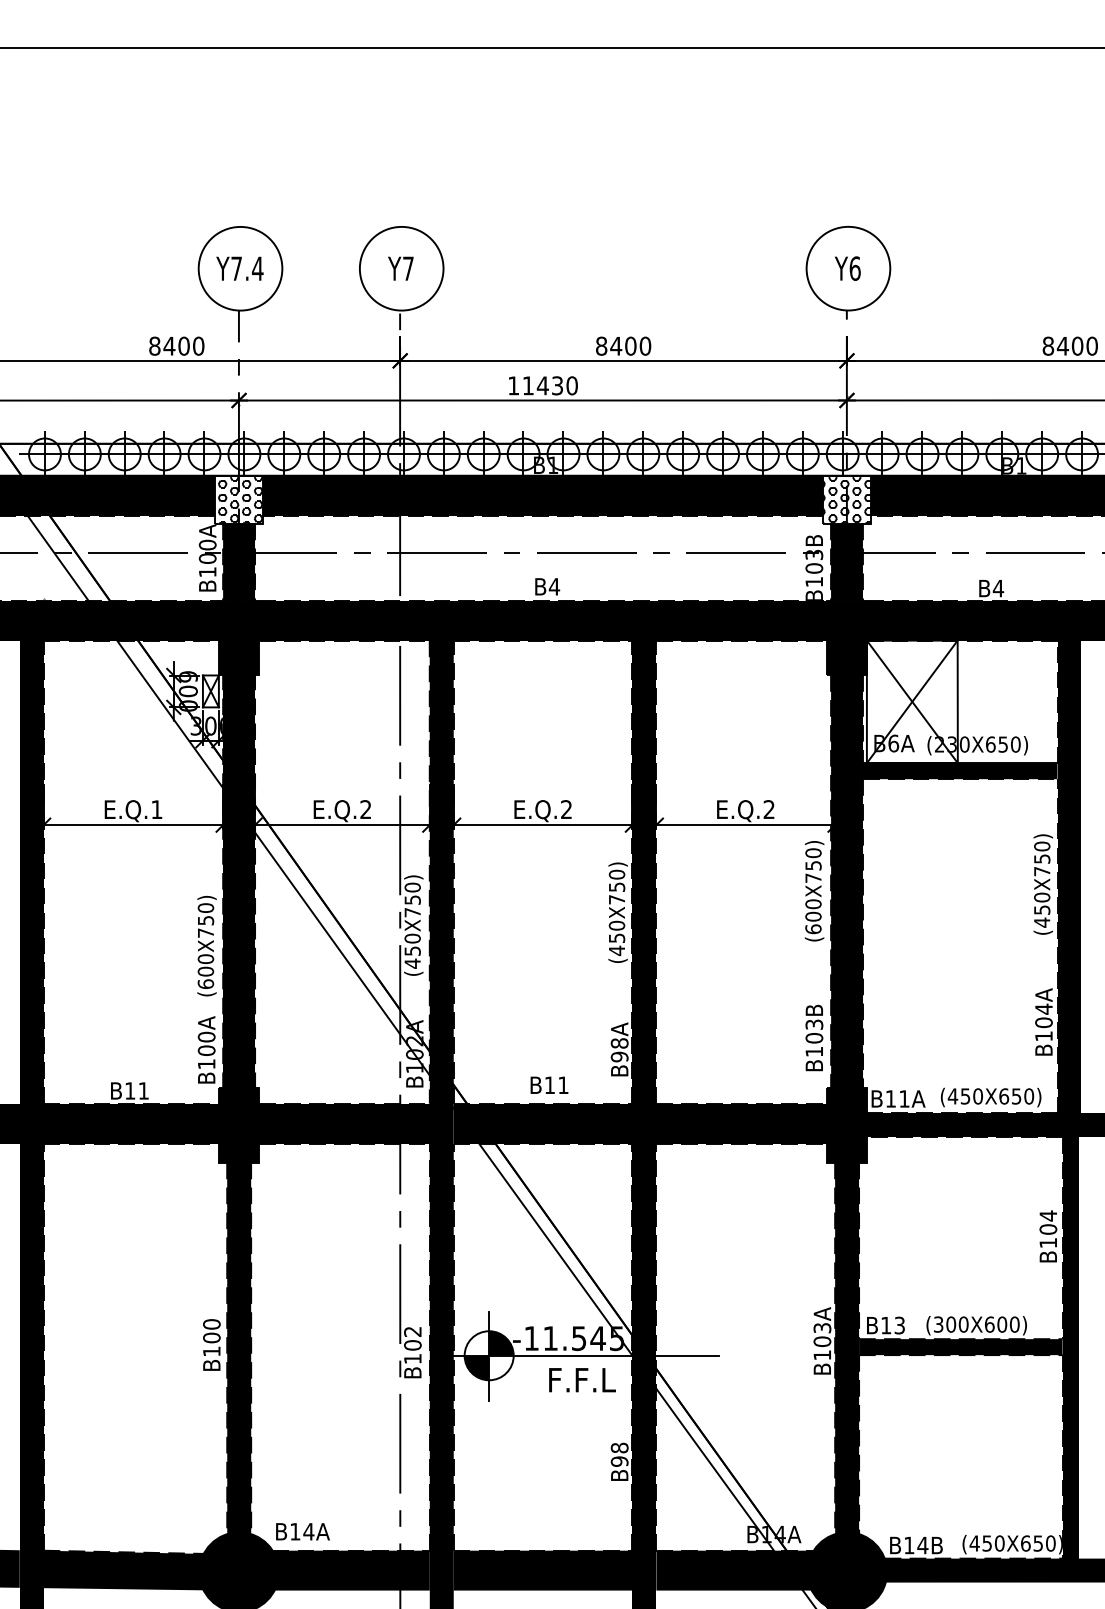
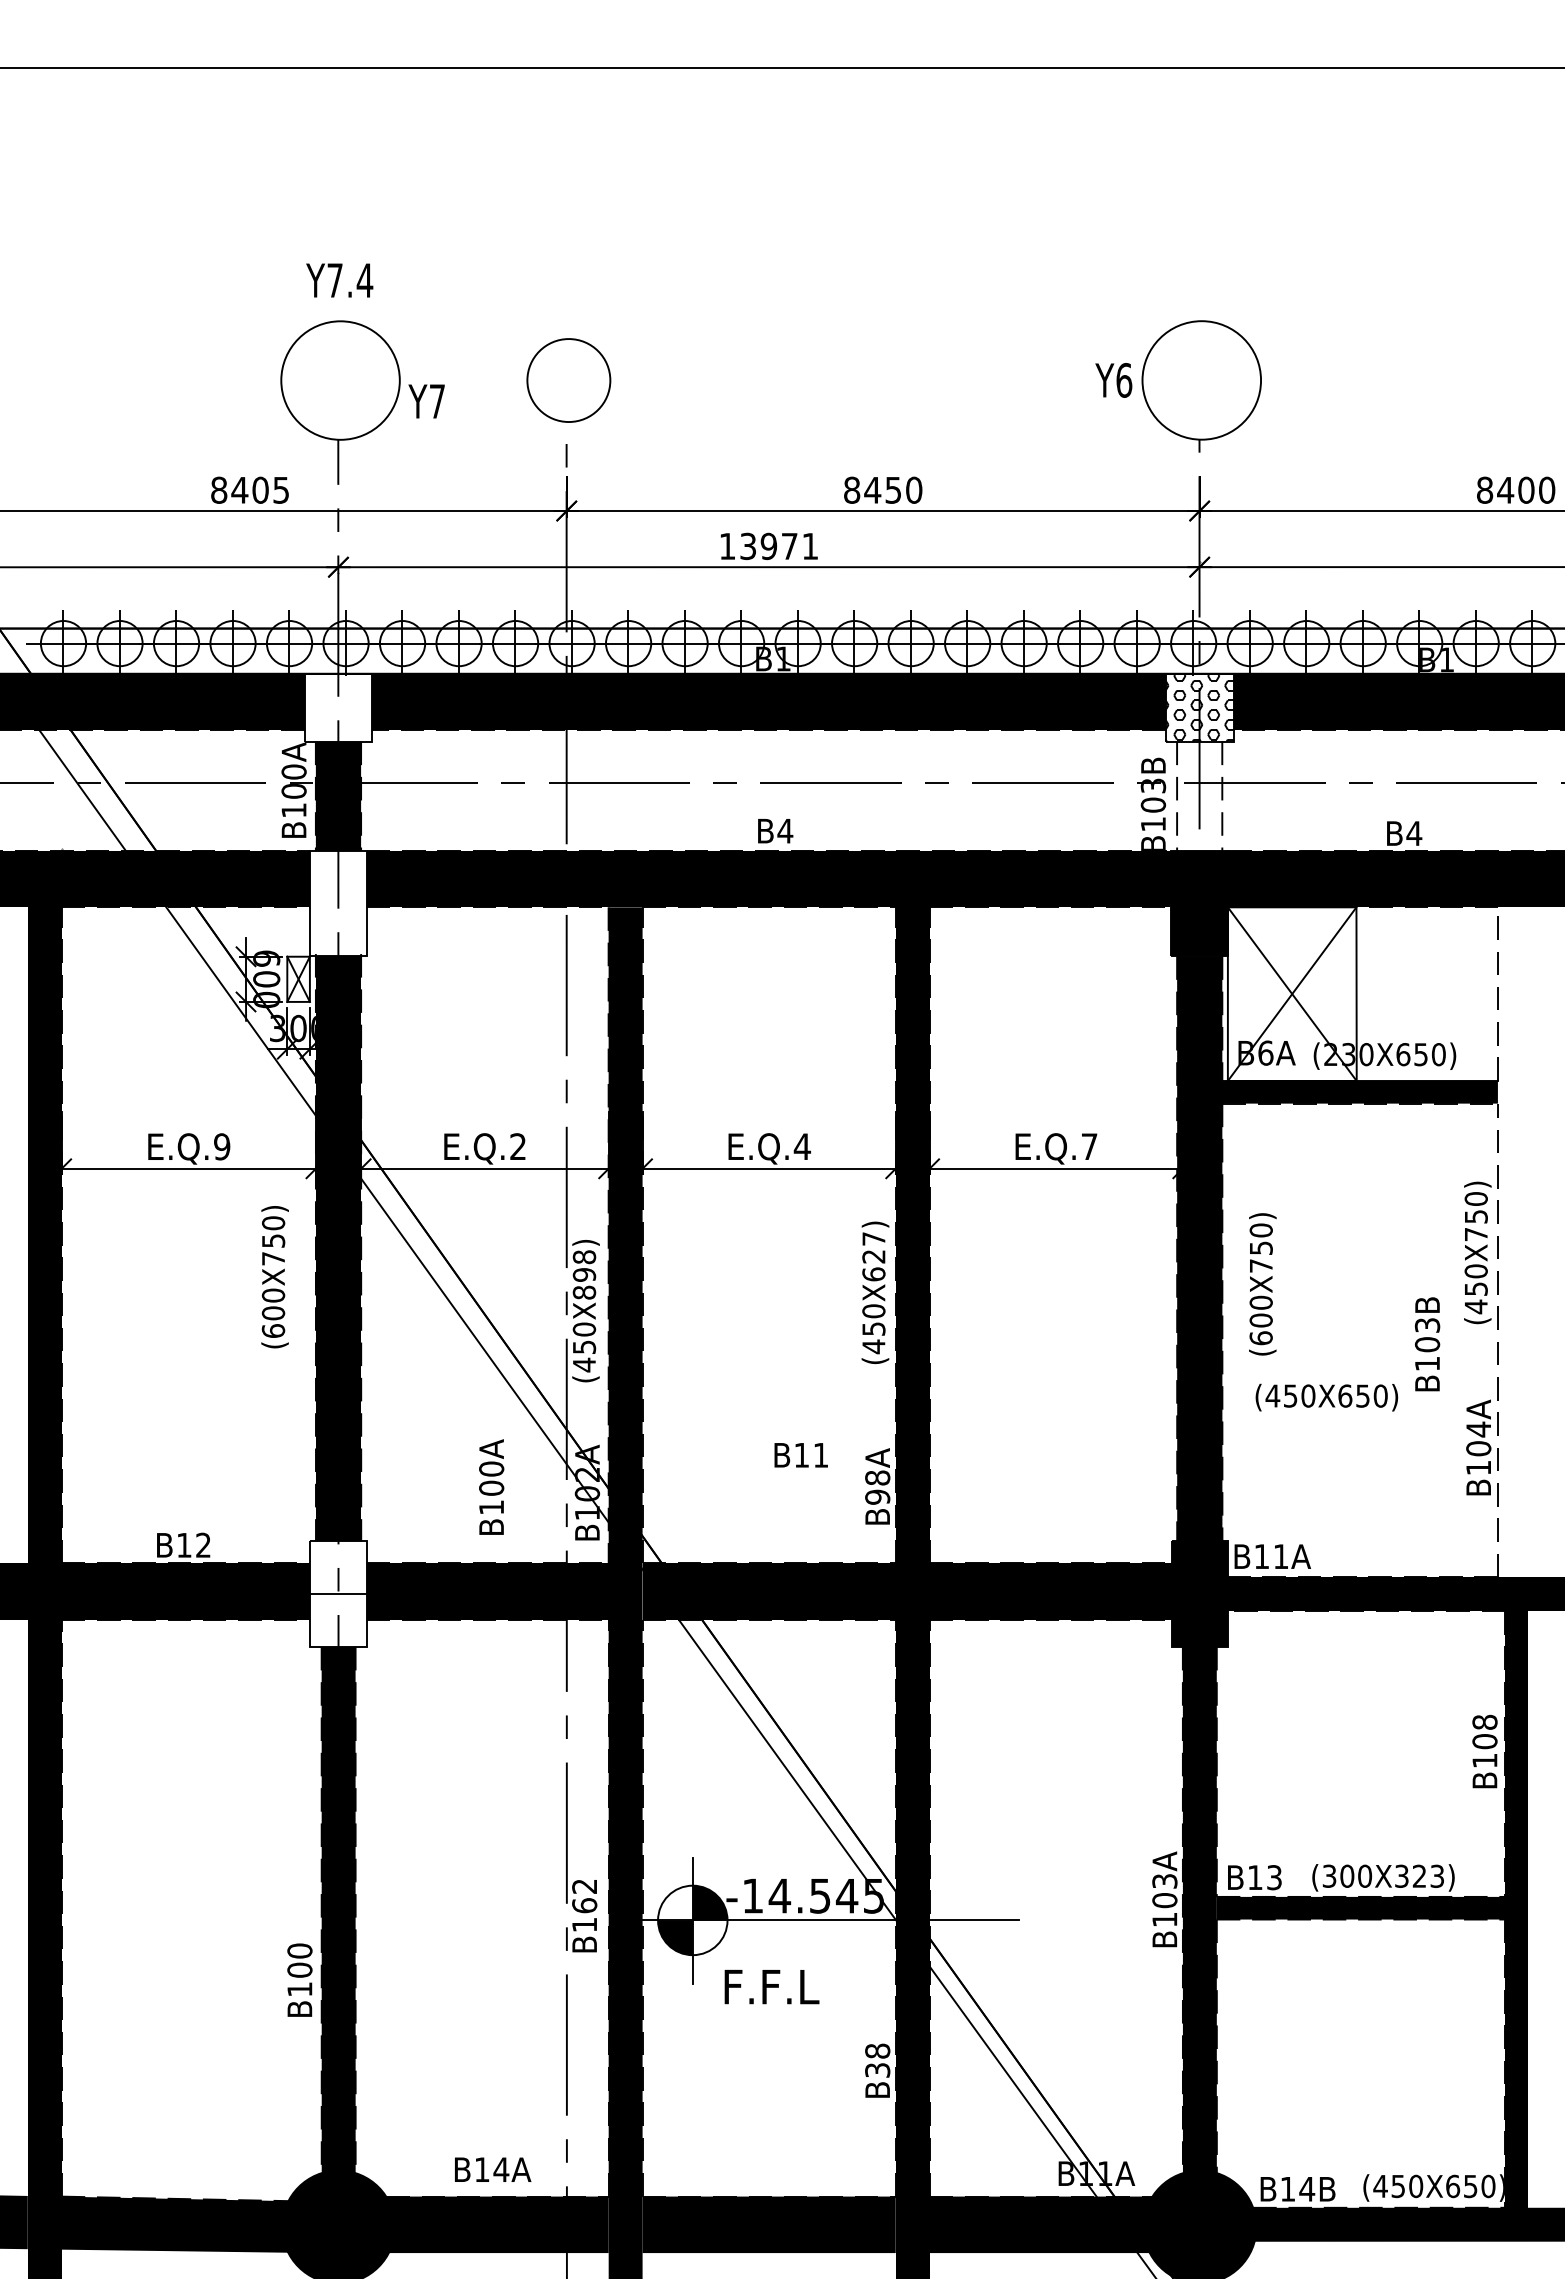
text: (239, 268) -> (339, 280), moved
text: (400, 268) -> (426, 401), moved
circle: (401, 268) -> (568, 380), size x0.7
text: (847, 268) -> (1113, 380), moved
text: (198, 345) -> (281, 489), 8400 -> 8405
text: (630, 345) -> (893, 489), 8400 -> 8450
text: (550, 385) -> (779, 546), 11430 -> 13971
hatch: (240, 499) -> (340, 707), removed
fill: (846, 561) -> (1199, 795), removed
fill: (239, 637) -> (338, 903), removed
text: (157, 809) -> (222, 1146), E.Q.1 -> E.Q.9
text: (565, 809) -> (801, 1146), E.Q.2 -> E.Q.4
text: (769, 809) -> (1089, 1146), E.Q.2 -> E.Q.7
fill: (1069, 877) -> (1514, 1242), removed
text: (616, 887) -> (873, 1256), (450X750) -> (450X627)
text: (814, 891) -> (1262, 1284), moved
text: (412, 899) -> (584, 1274), (450X750) -> (450X898)
text: (206, 946) -> (274, 1277), moved
text: (814, 1038) -> (1427, 1344), moved
text: (206, 1049) -> (491, 1486), moved
text: (548, 1085) -> (800, 1455), moved
text: (143, 1090) -> (203, 1544), B11 -> B12
text: (990, 1097) -> (1326, 1397), moved
fill: (239, 1124) -> (338, 1593), removed
text: (1048, 1216) -> (1484, 1722), B104 -> B108
text: (1002, 1324) -> (1419, 1875), (300X600) -> (300X323)
text: (550, 1338) -> (779, 1895), -11.545 -> -14.545
text: (211, 1344) -> (299, 1979), moved
text: (412, 1345) -> (584, 1905), B102 -> B162
text: (582, 1379) -> (771, 1986), moved
text: (619, 1461) -> (877, 2070), B98 -> B38
text: (303, 1531) -> (493, 2169), moved
text: (780, 1534) -> (1105, 2173), B14A -> B11A

